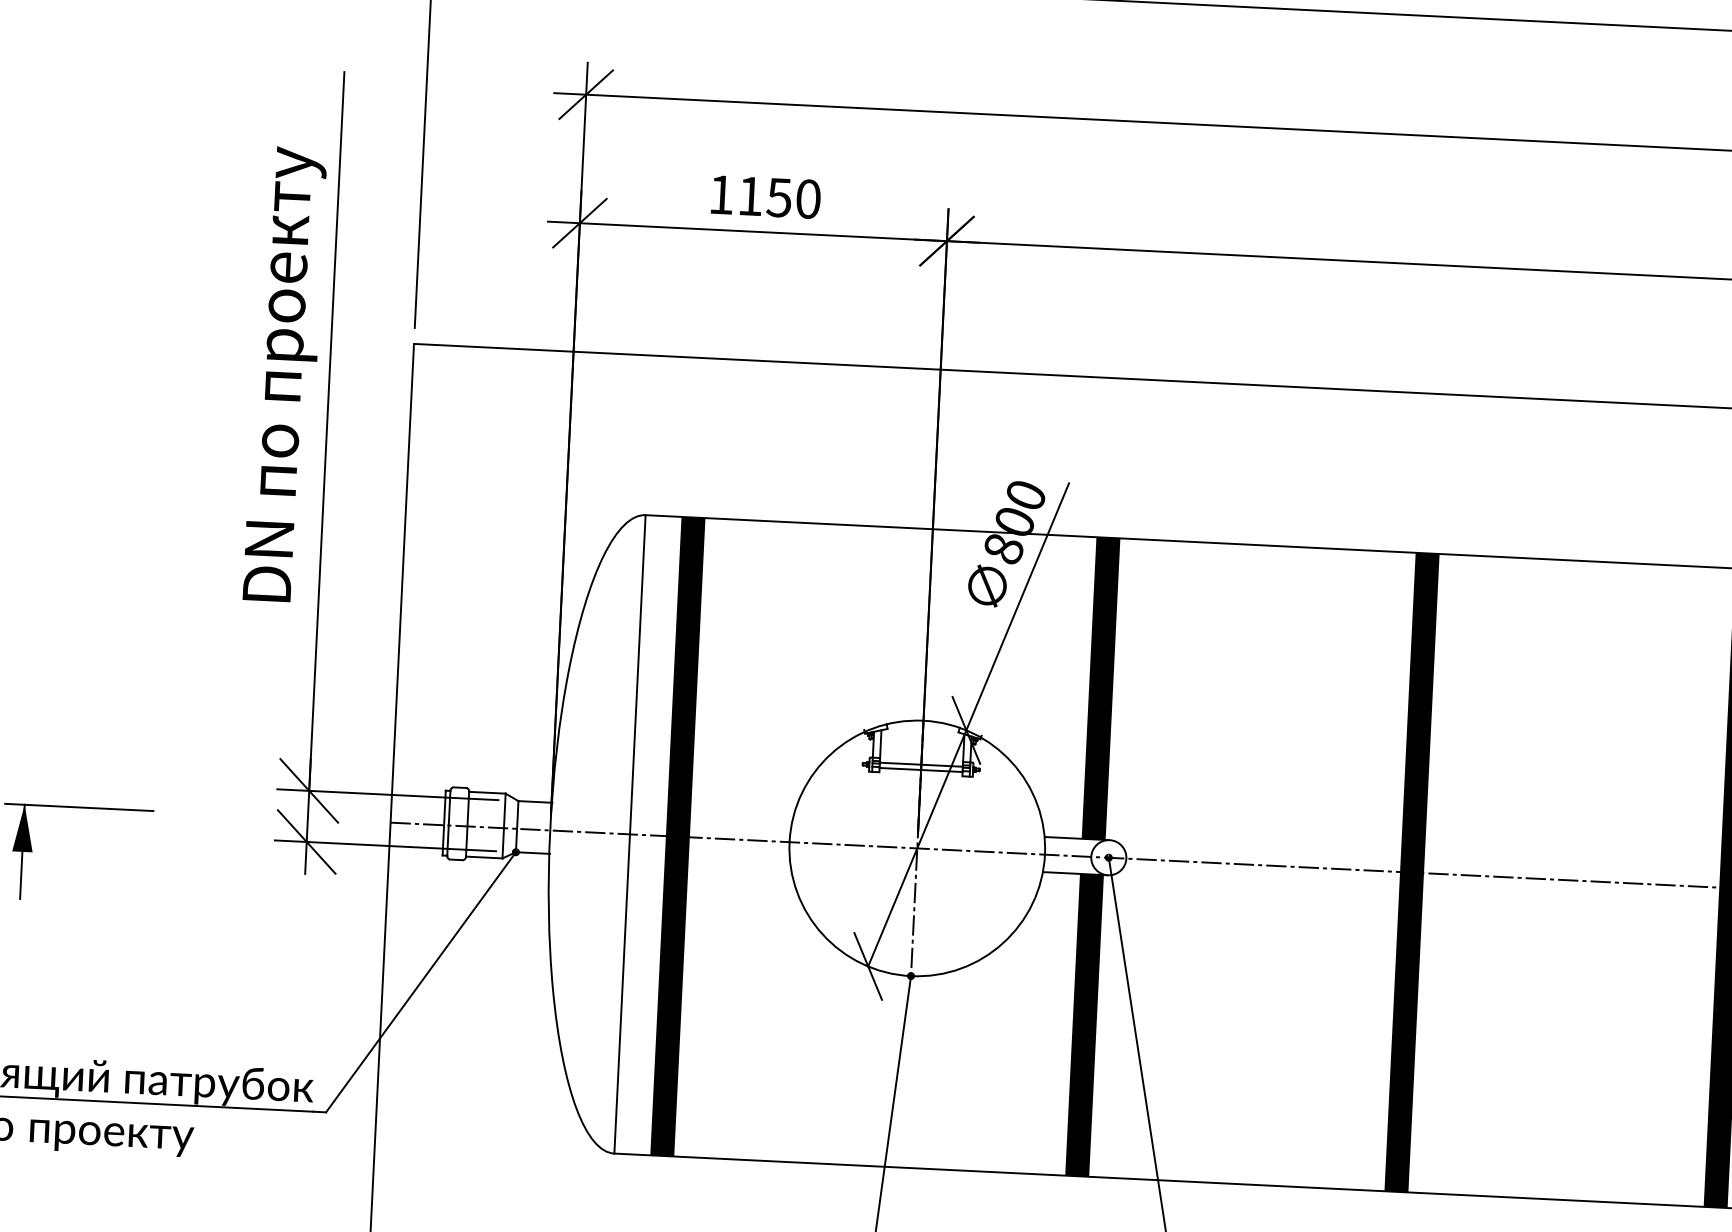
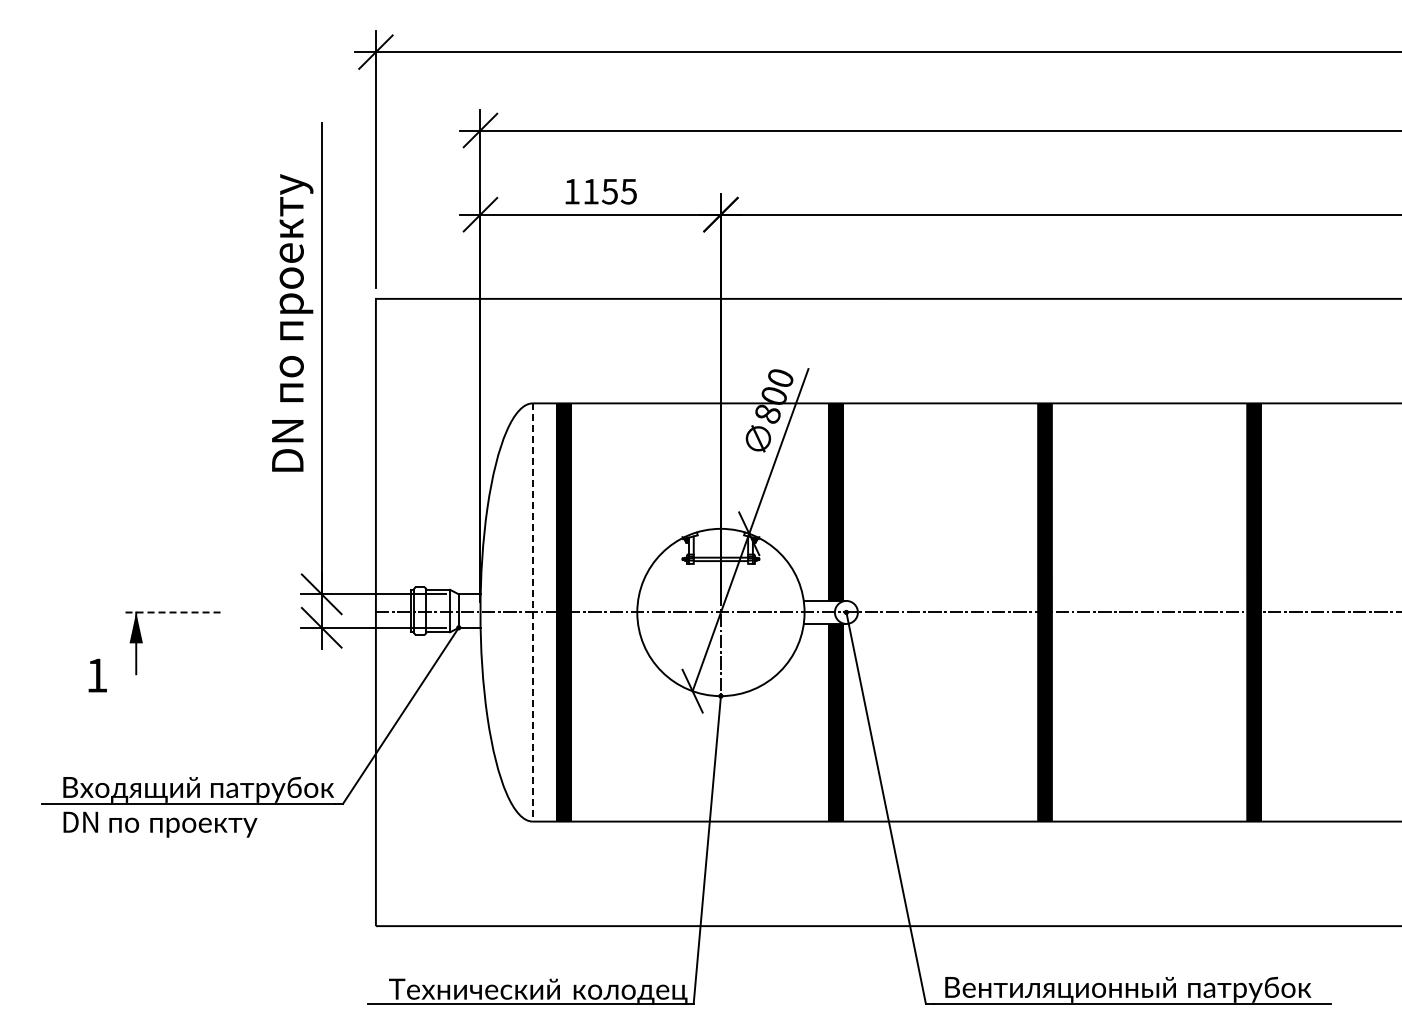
text: (807, 198) -> (628, 191), 1150 -> 1155
line: (78, 807) -> (171, 612), solid -> dashed
line: (629, 834) -> (532, 612), solid -> dashed

